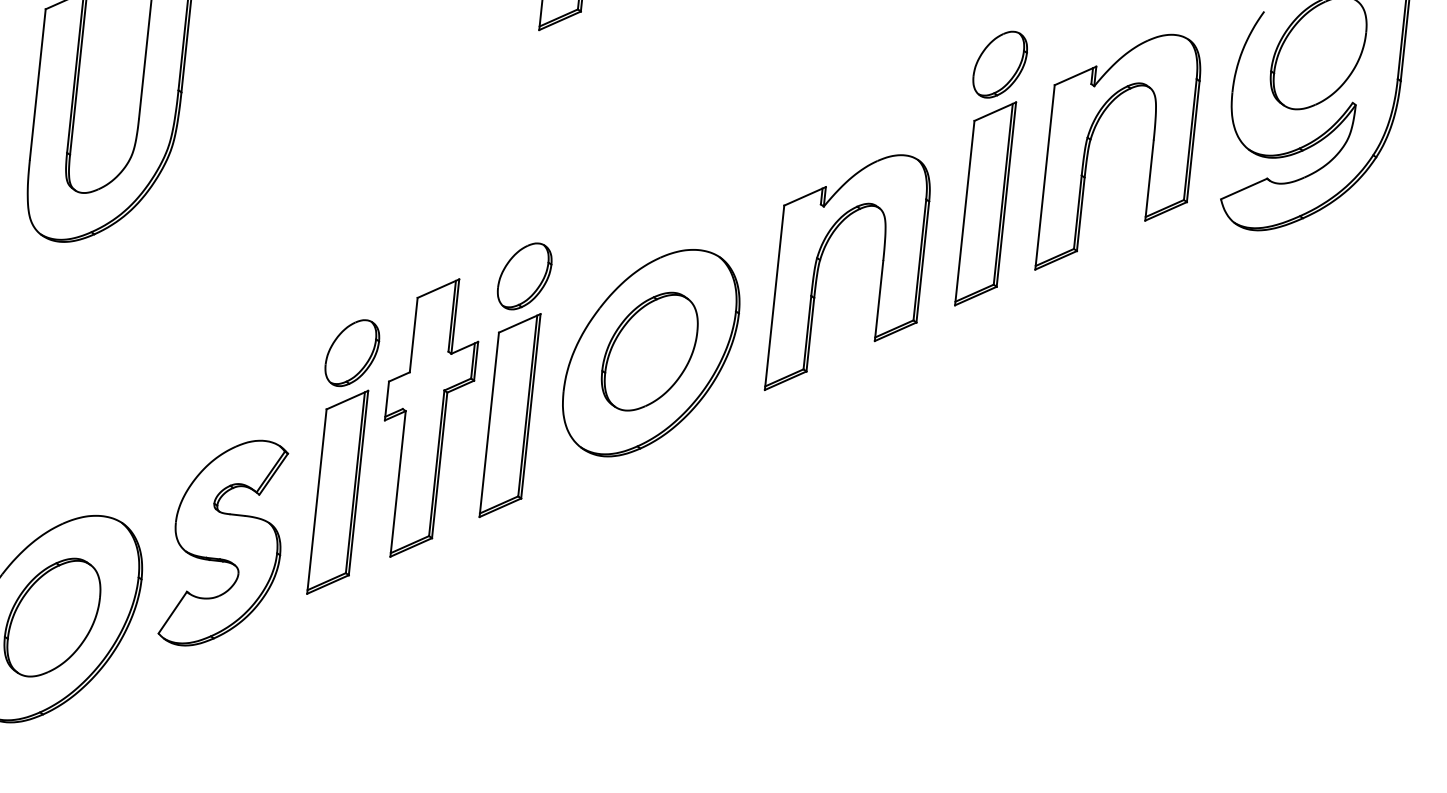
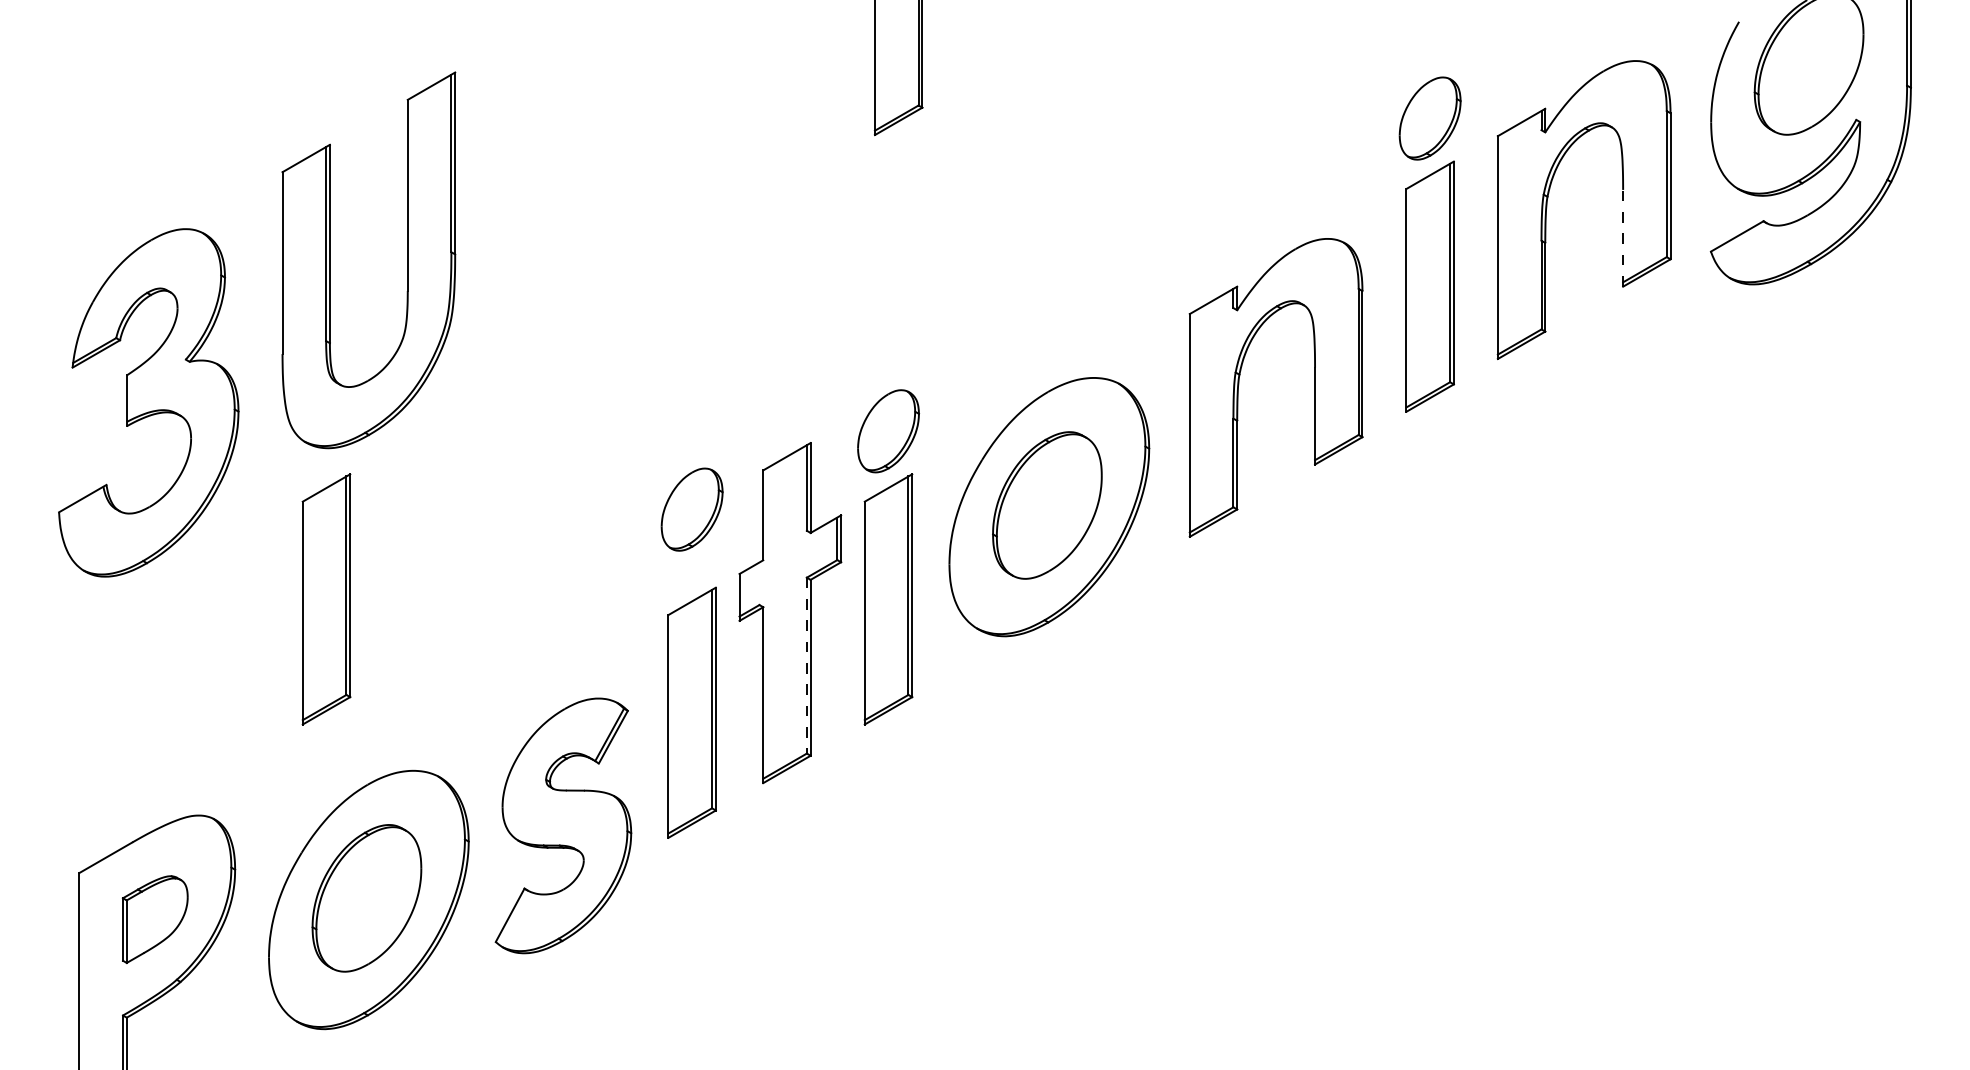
line: (1149, 179) -> (1623, 237), solid -> dashed
part: (351, 352) -> (691, 509), moved
part: (44, 366) -> (326, 599), added
line: (436, 463) -> (806, 665), solid -> dashed
part: (224, 542) -> (563, 825), moved

